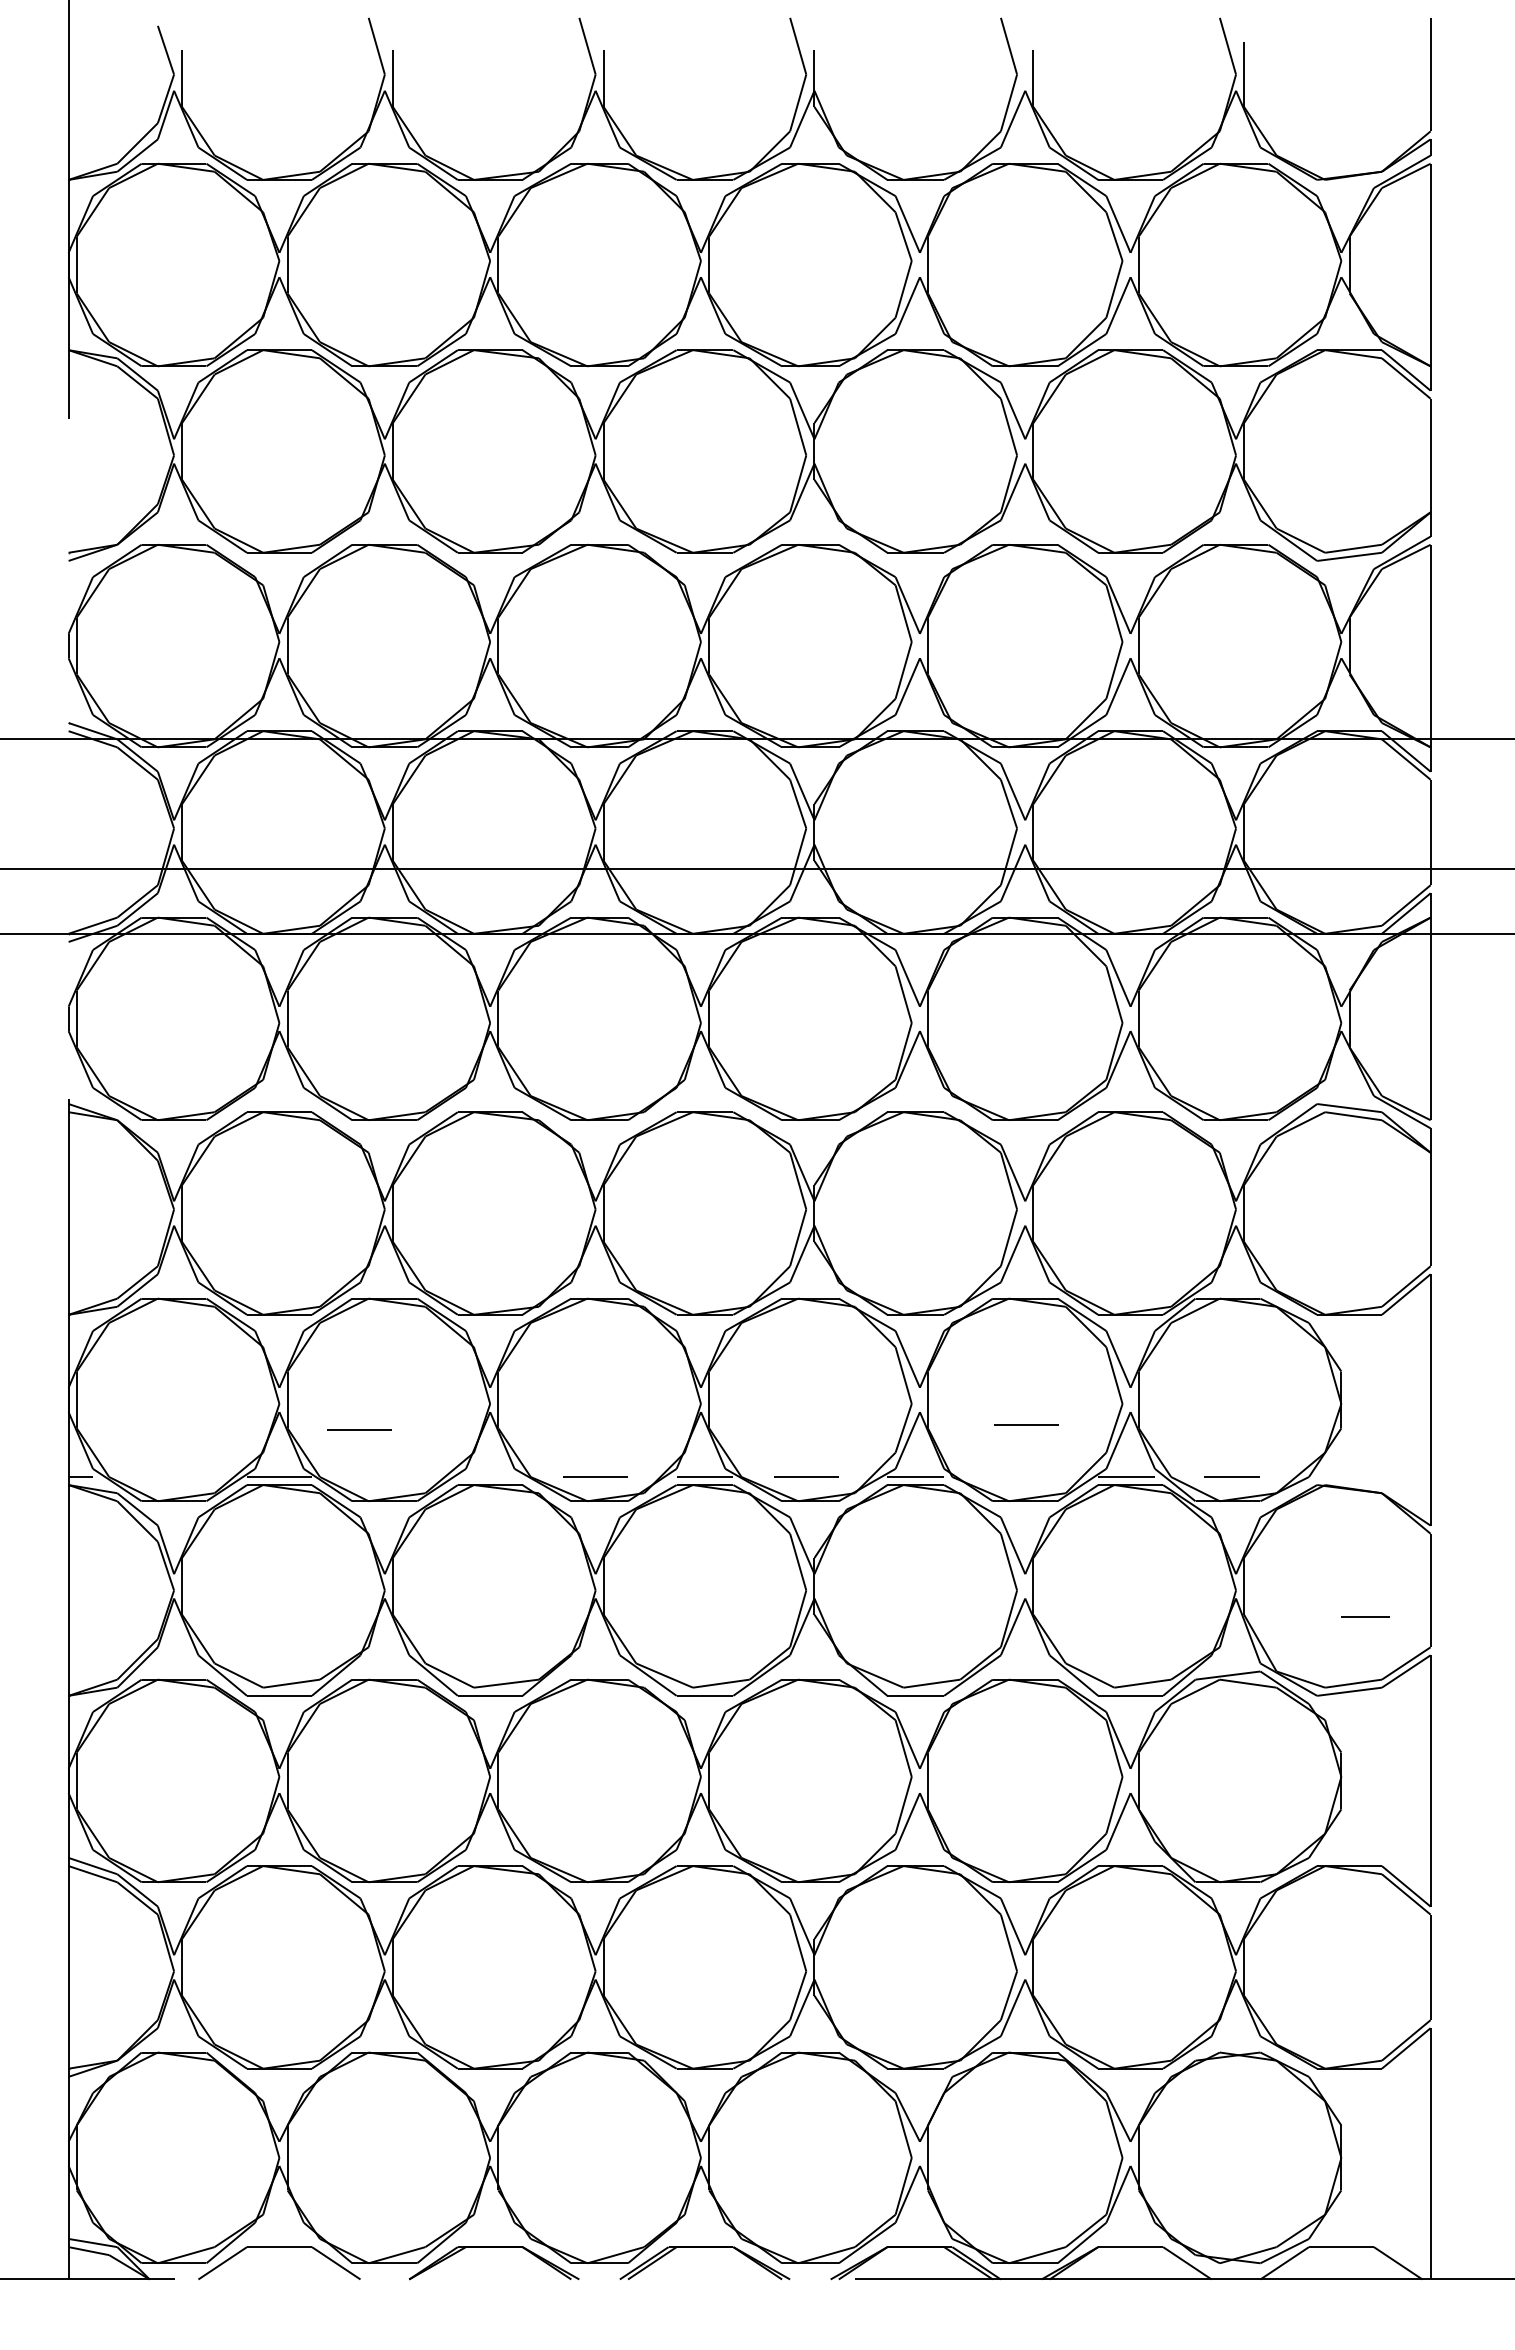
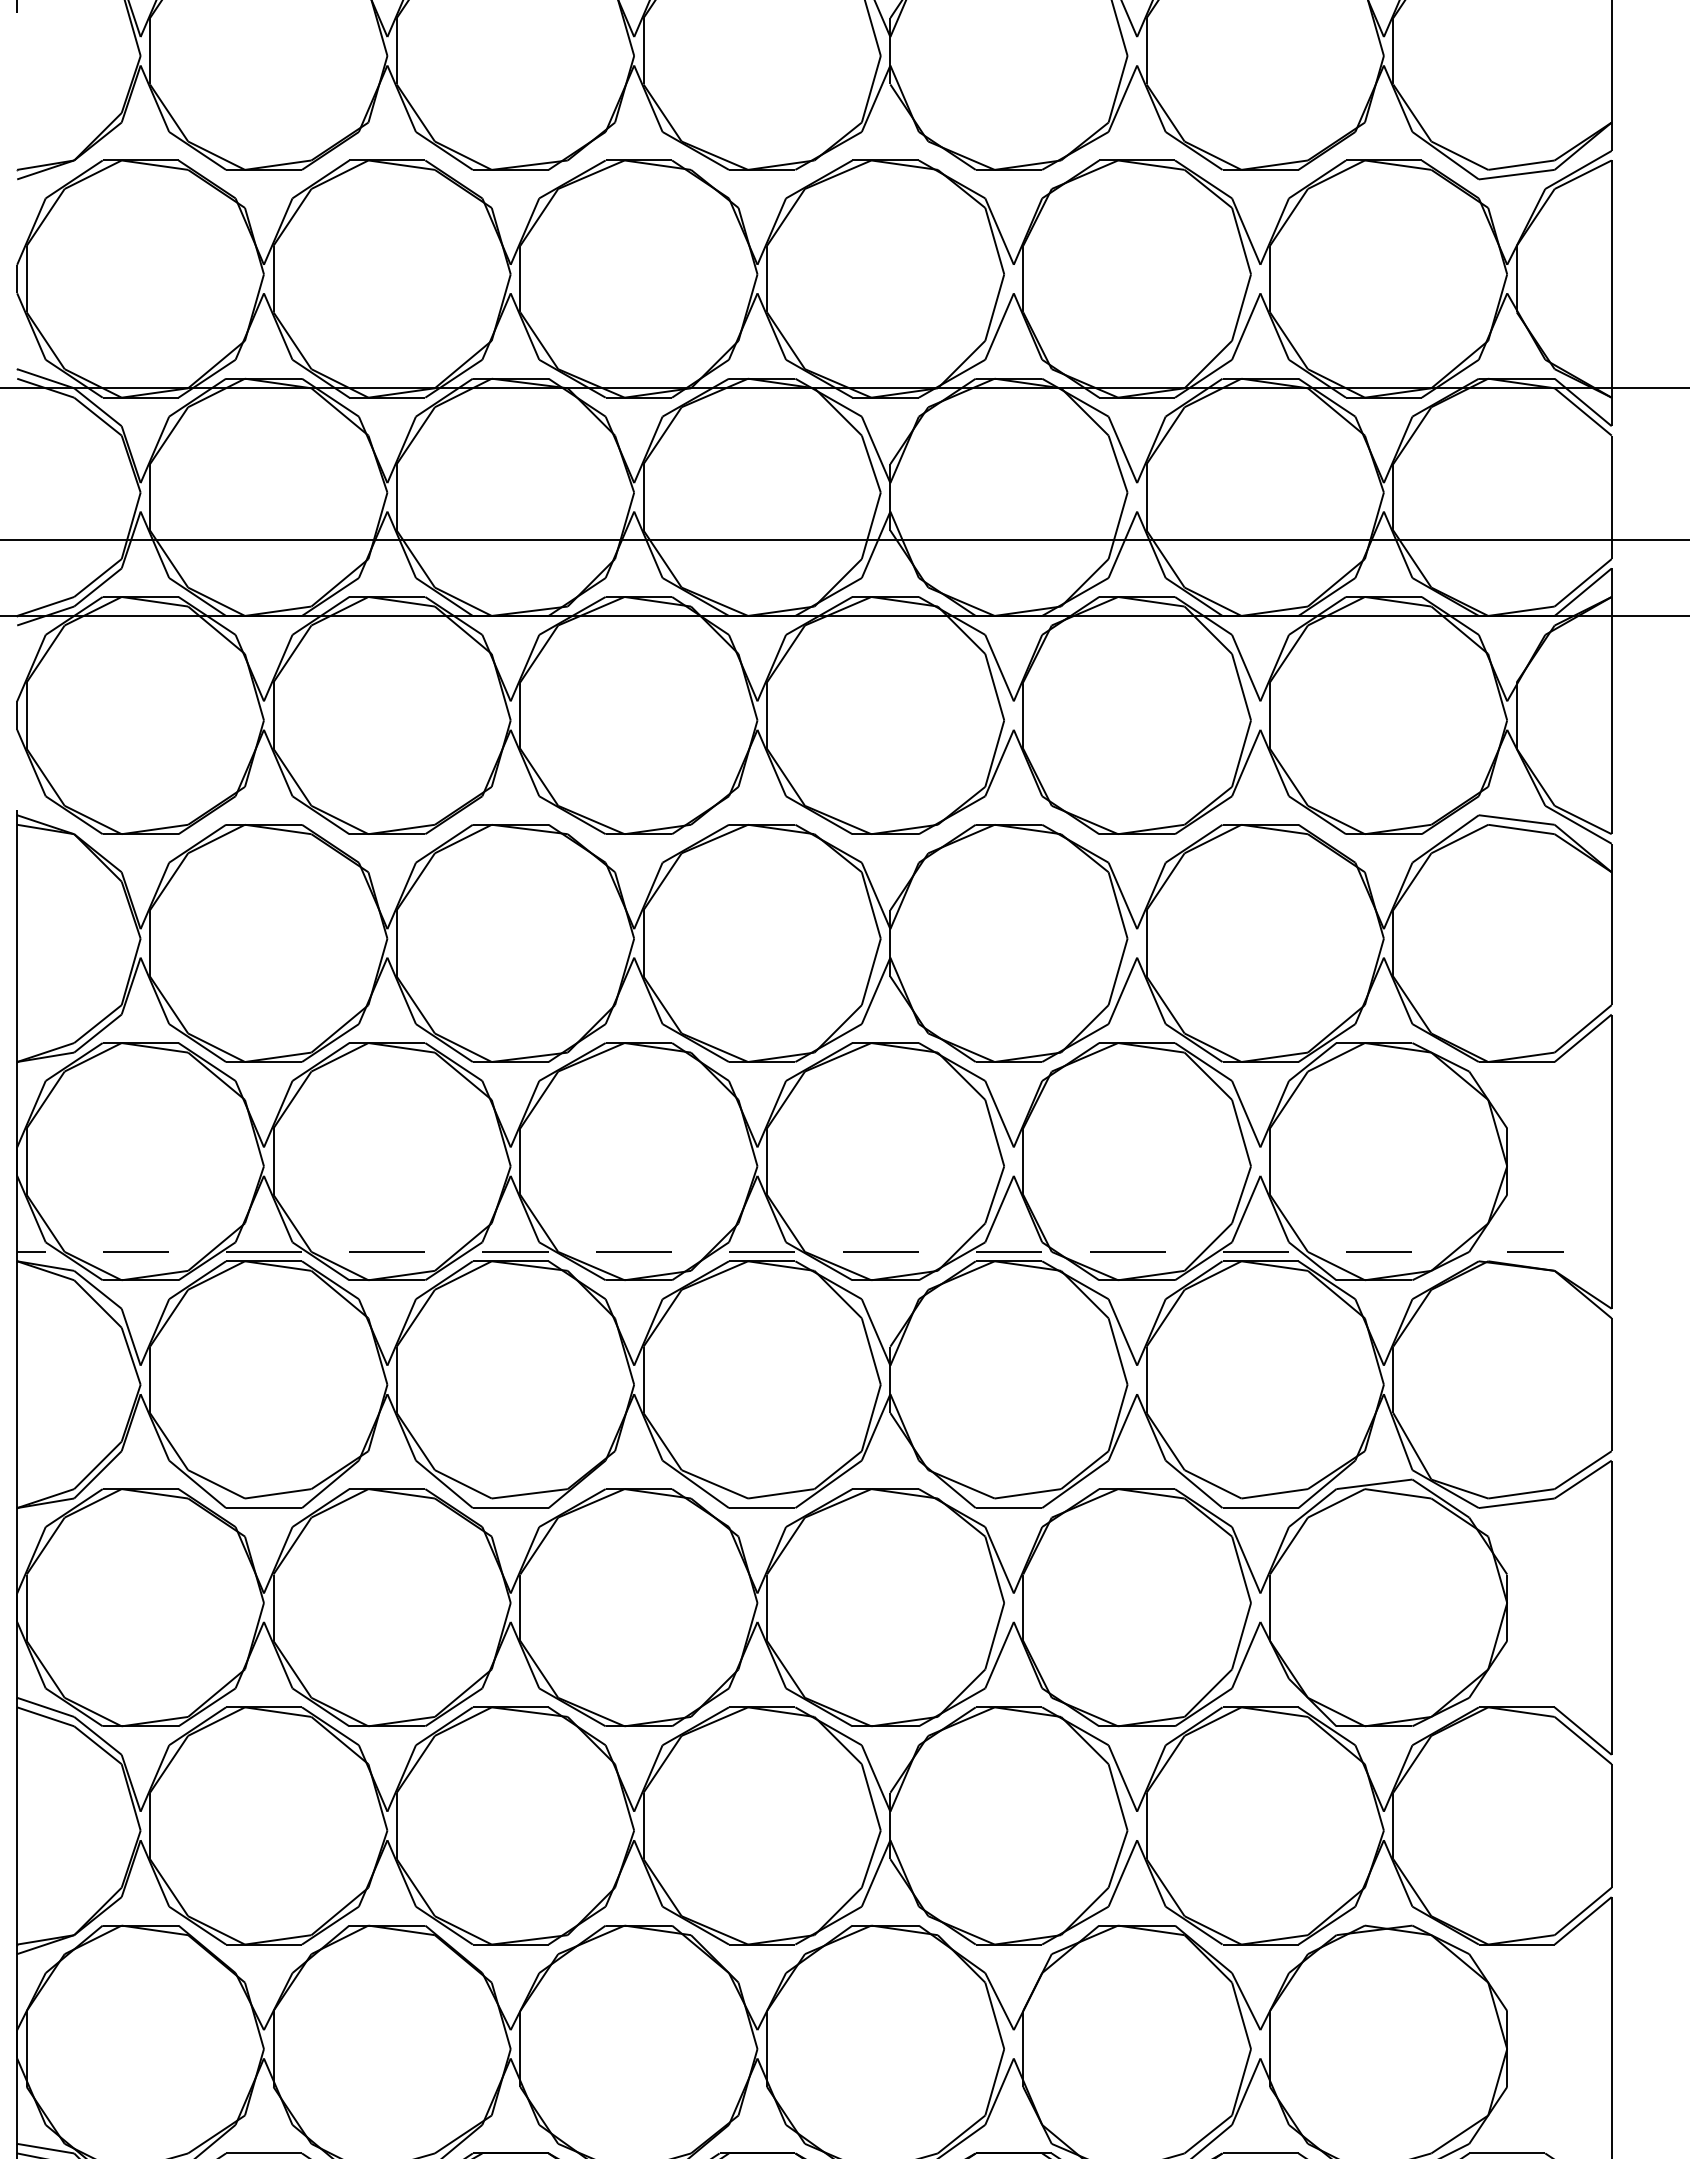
line: (1026, 1424) -> (1128, 1251), moved
line: (359, 1429) -> (386, 1251), moved
line: (169, 1477) -> (135, 1252), added
line: (493, 1477) -> (514, 1252), added
line: (1365, 1616) -> (1535, 1251), moved

